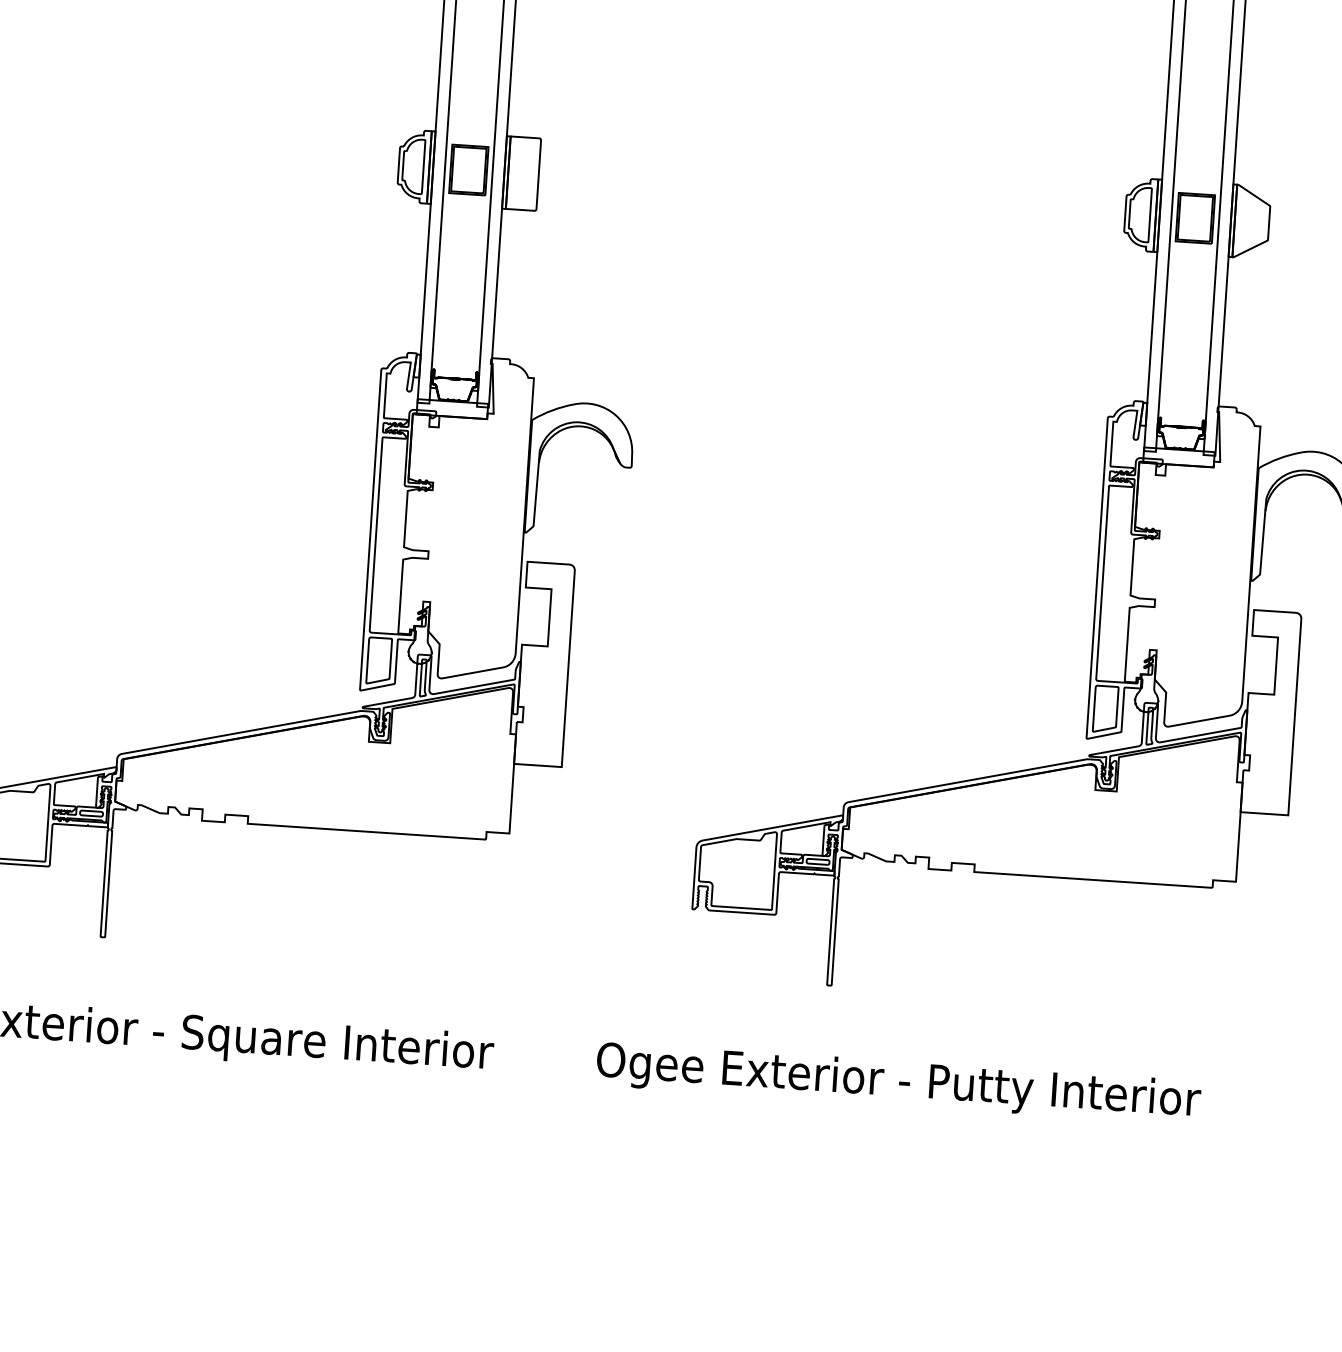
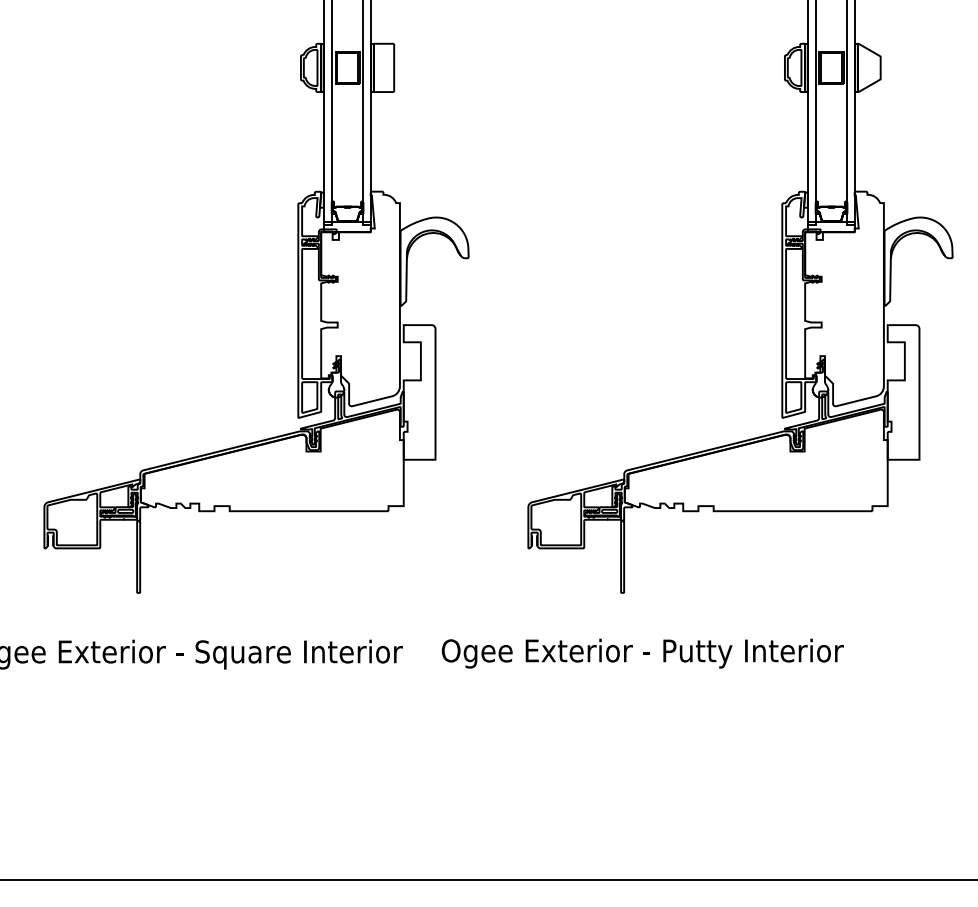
text: (898, 1083) -> (642, 653), moved

